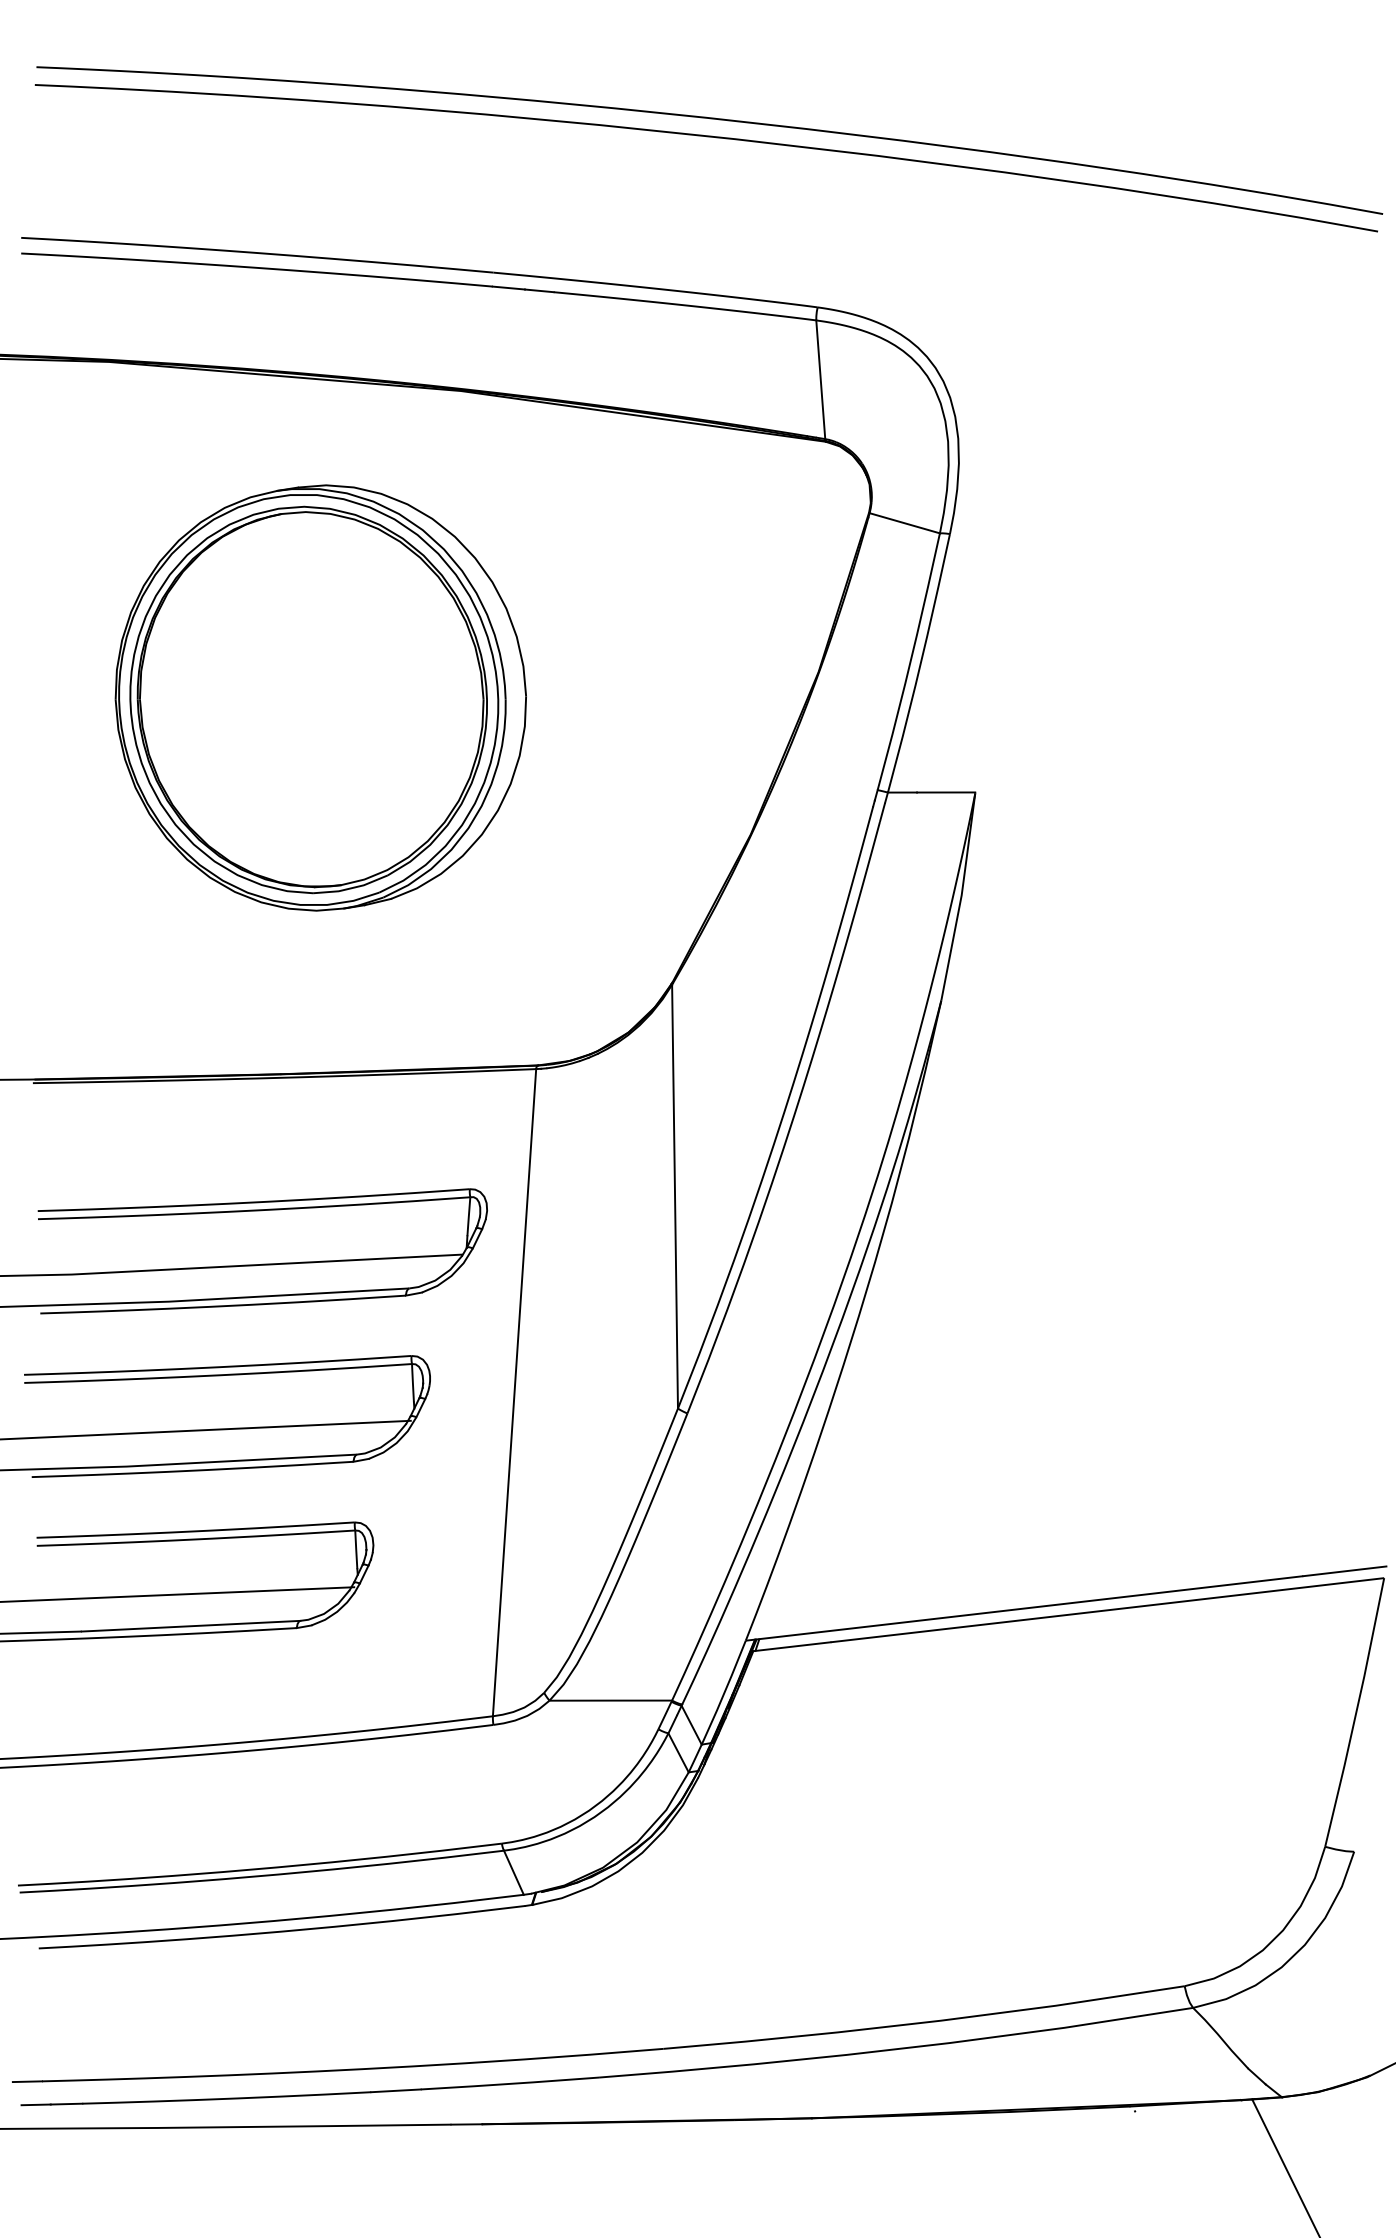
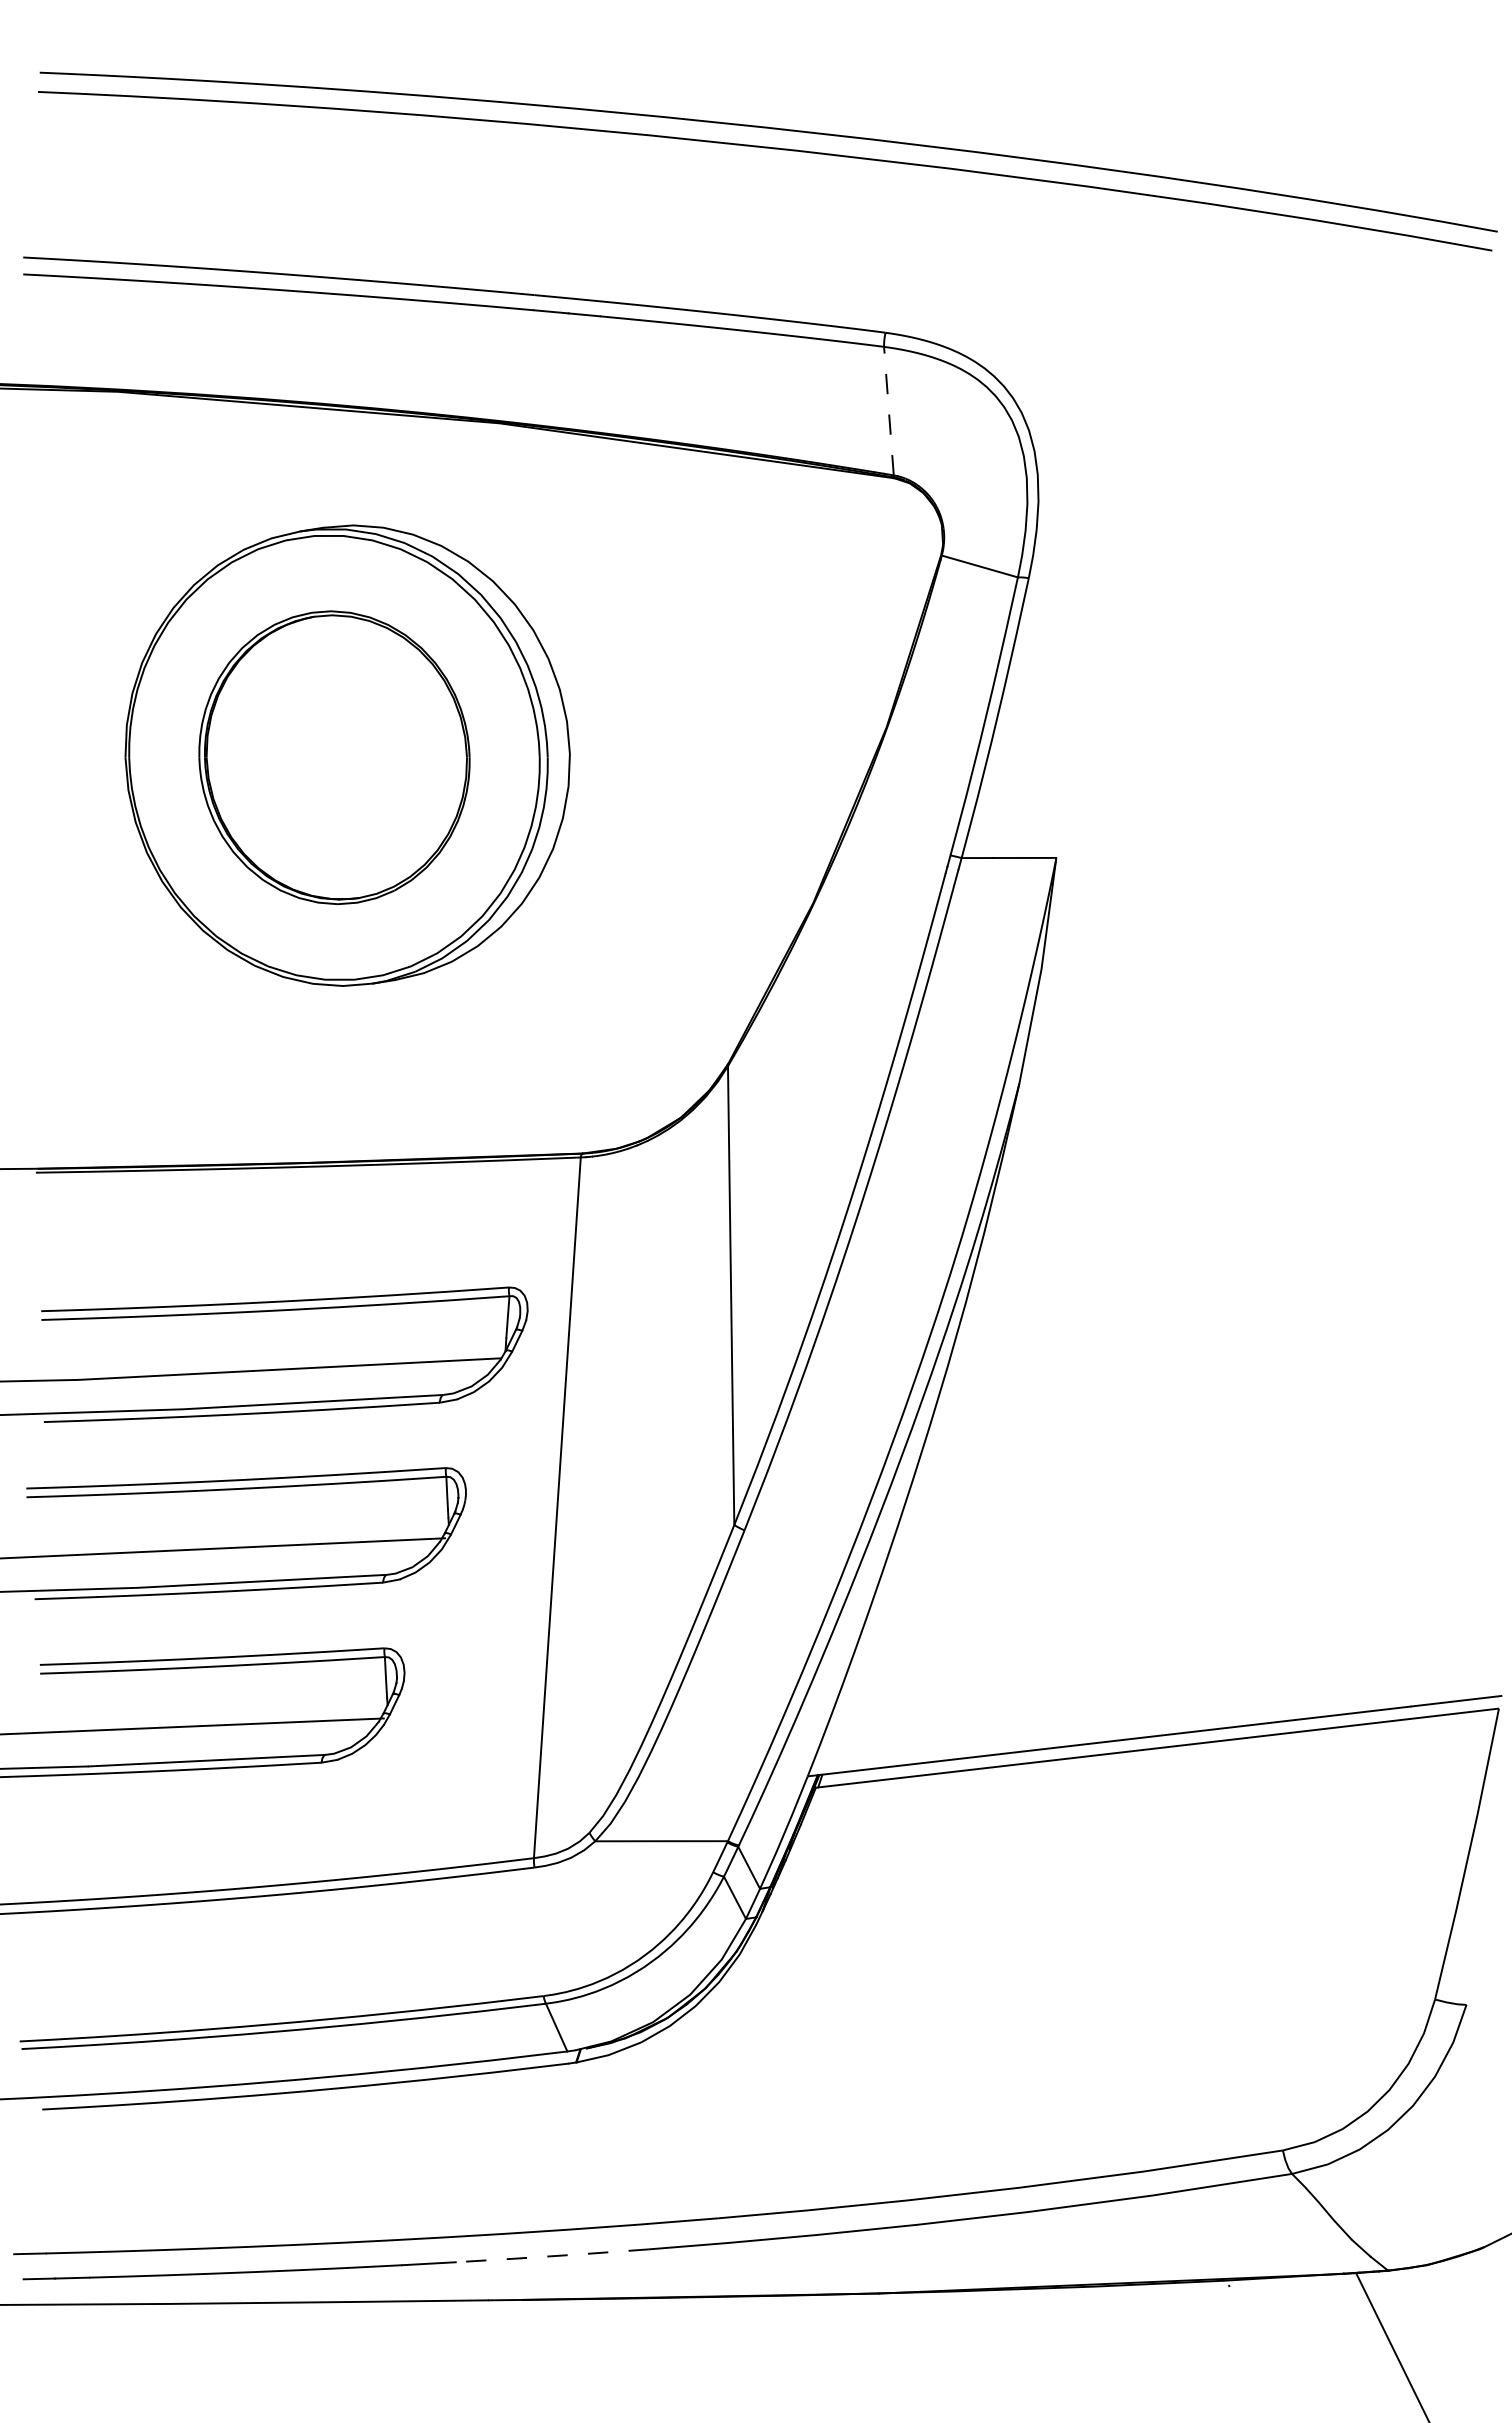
line: (820, 379) -> (888, 410), solid -> dashed
part: (308, 699) -> (334, 757), size x0.7
line: (510, 2084) -> (552, 2256), solid -> dashed

